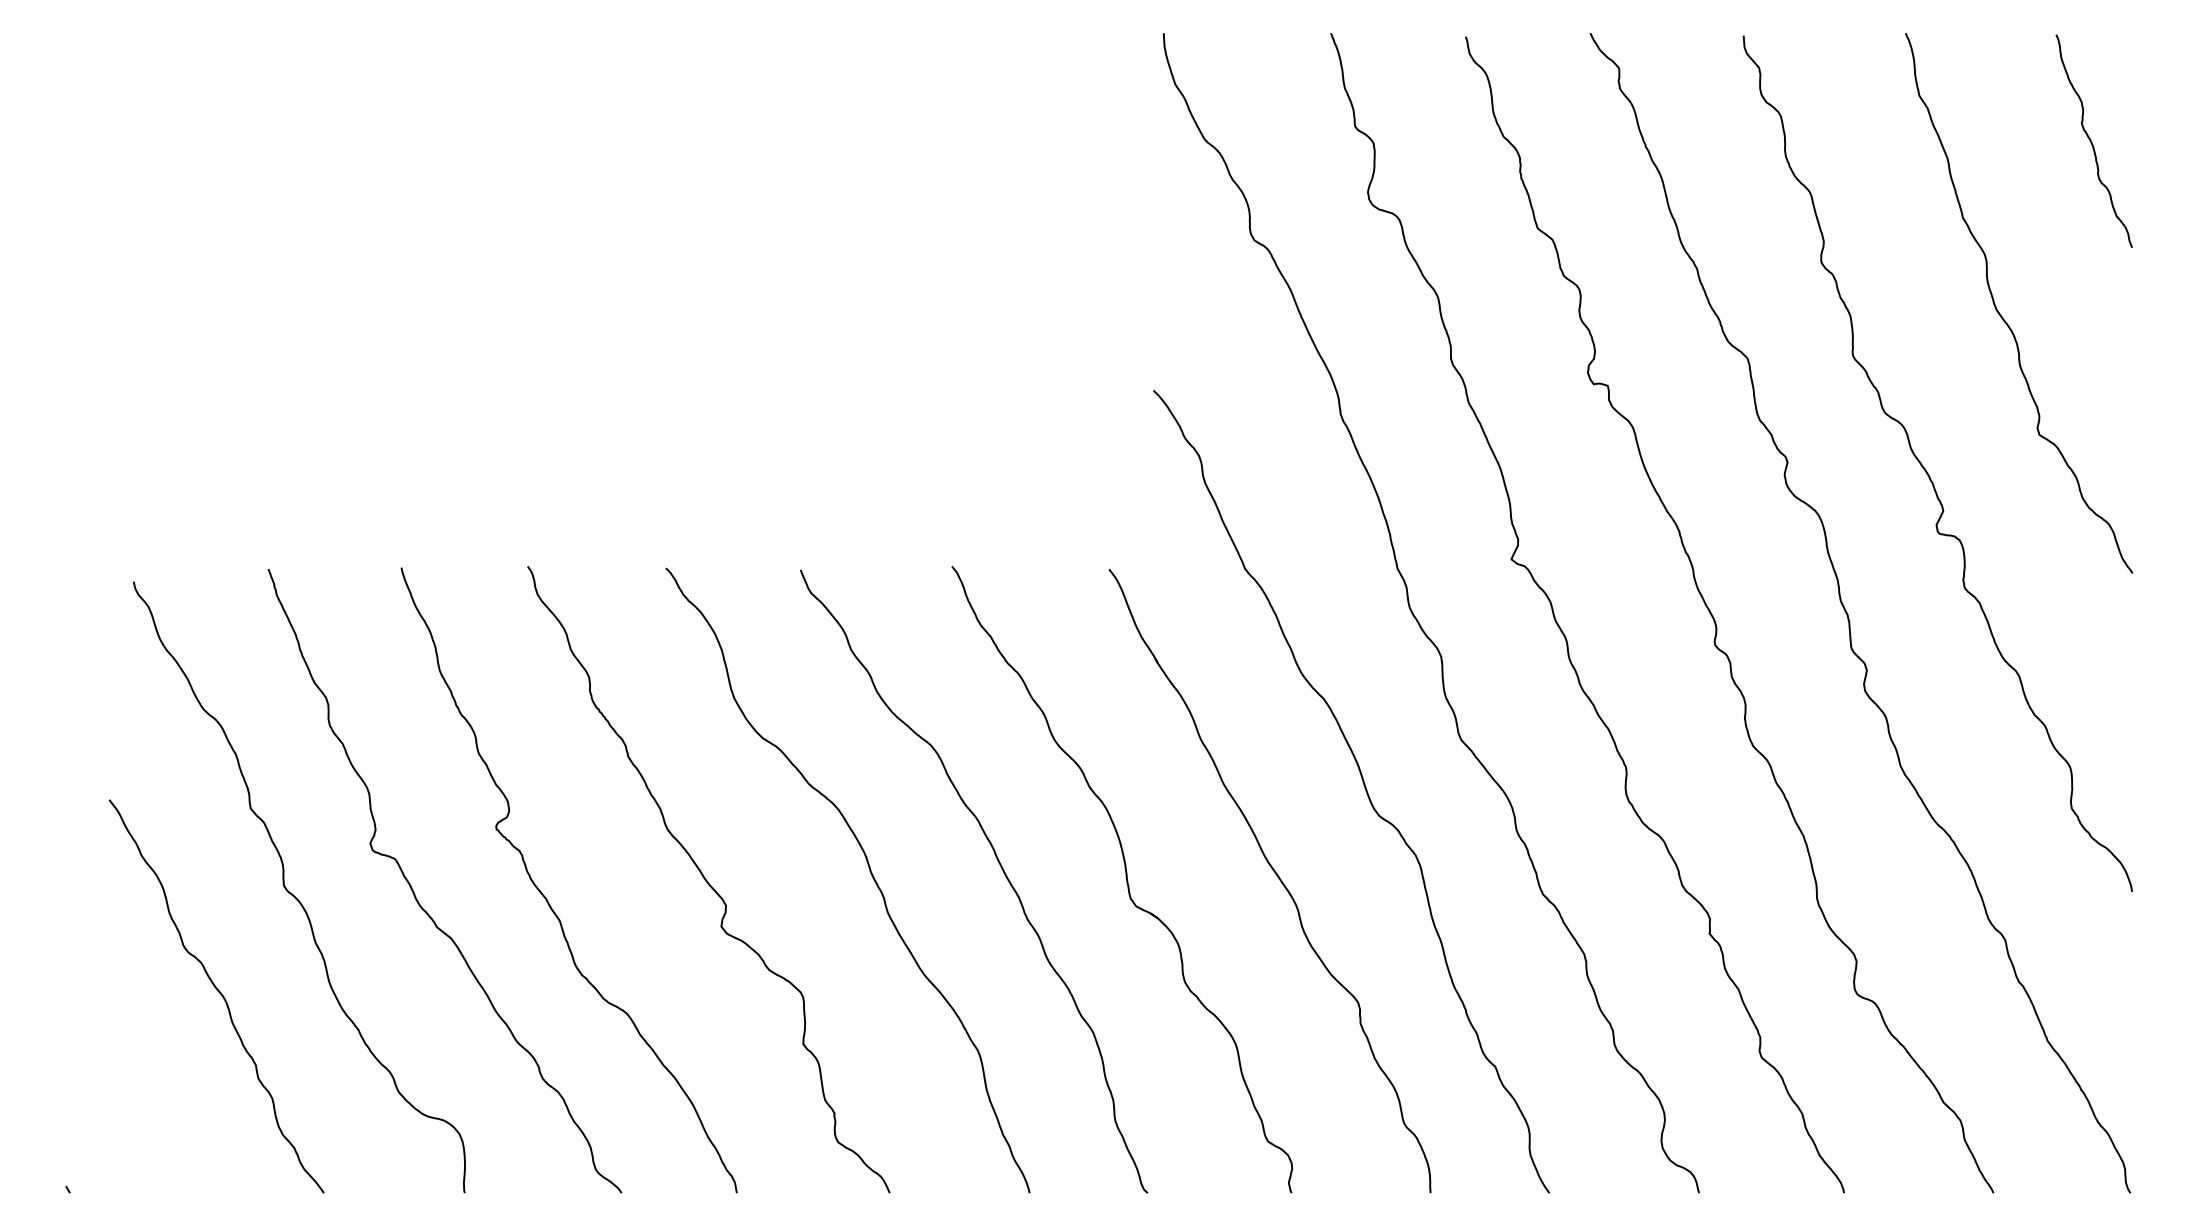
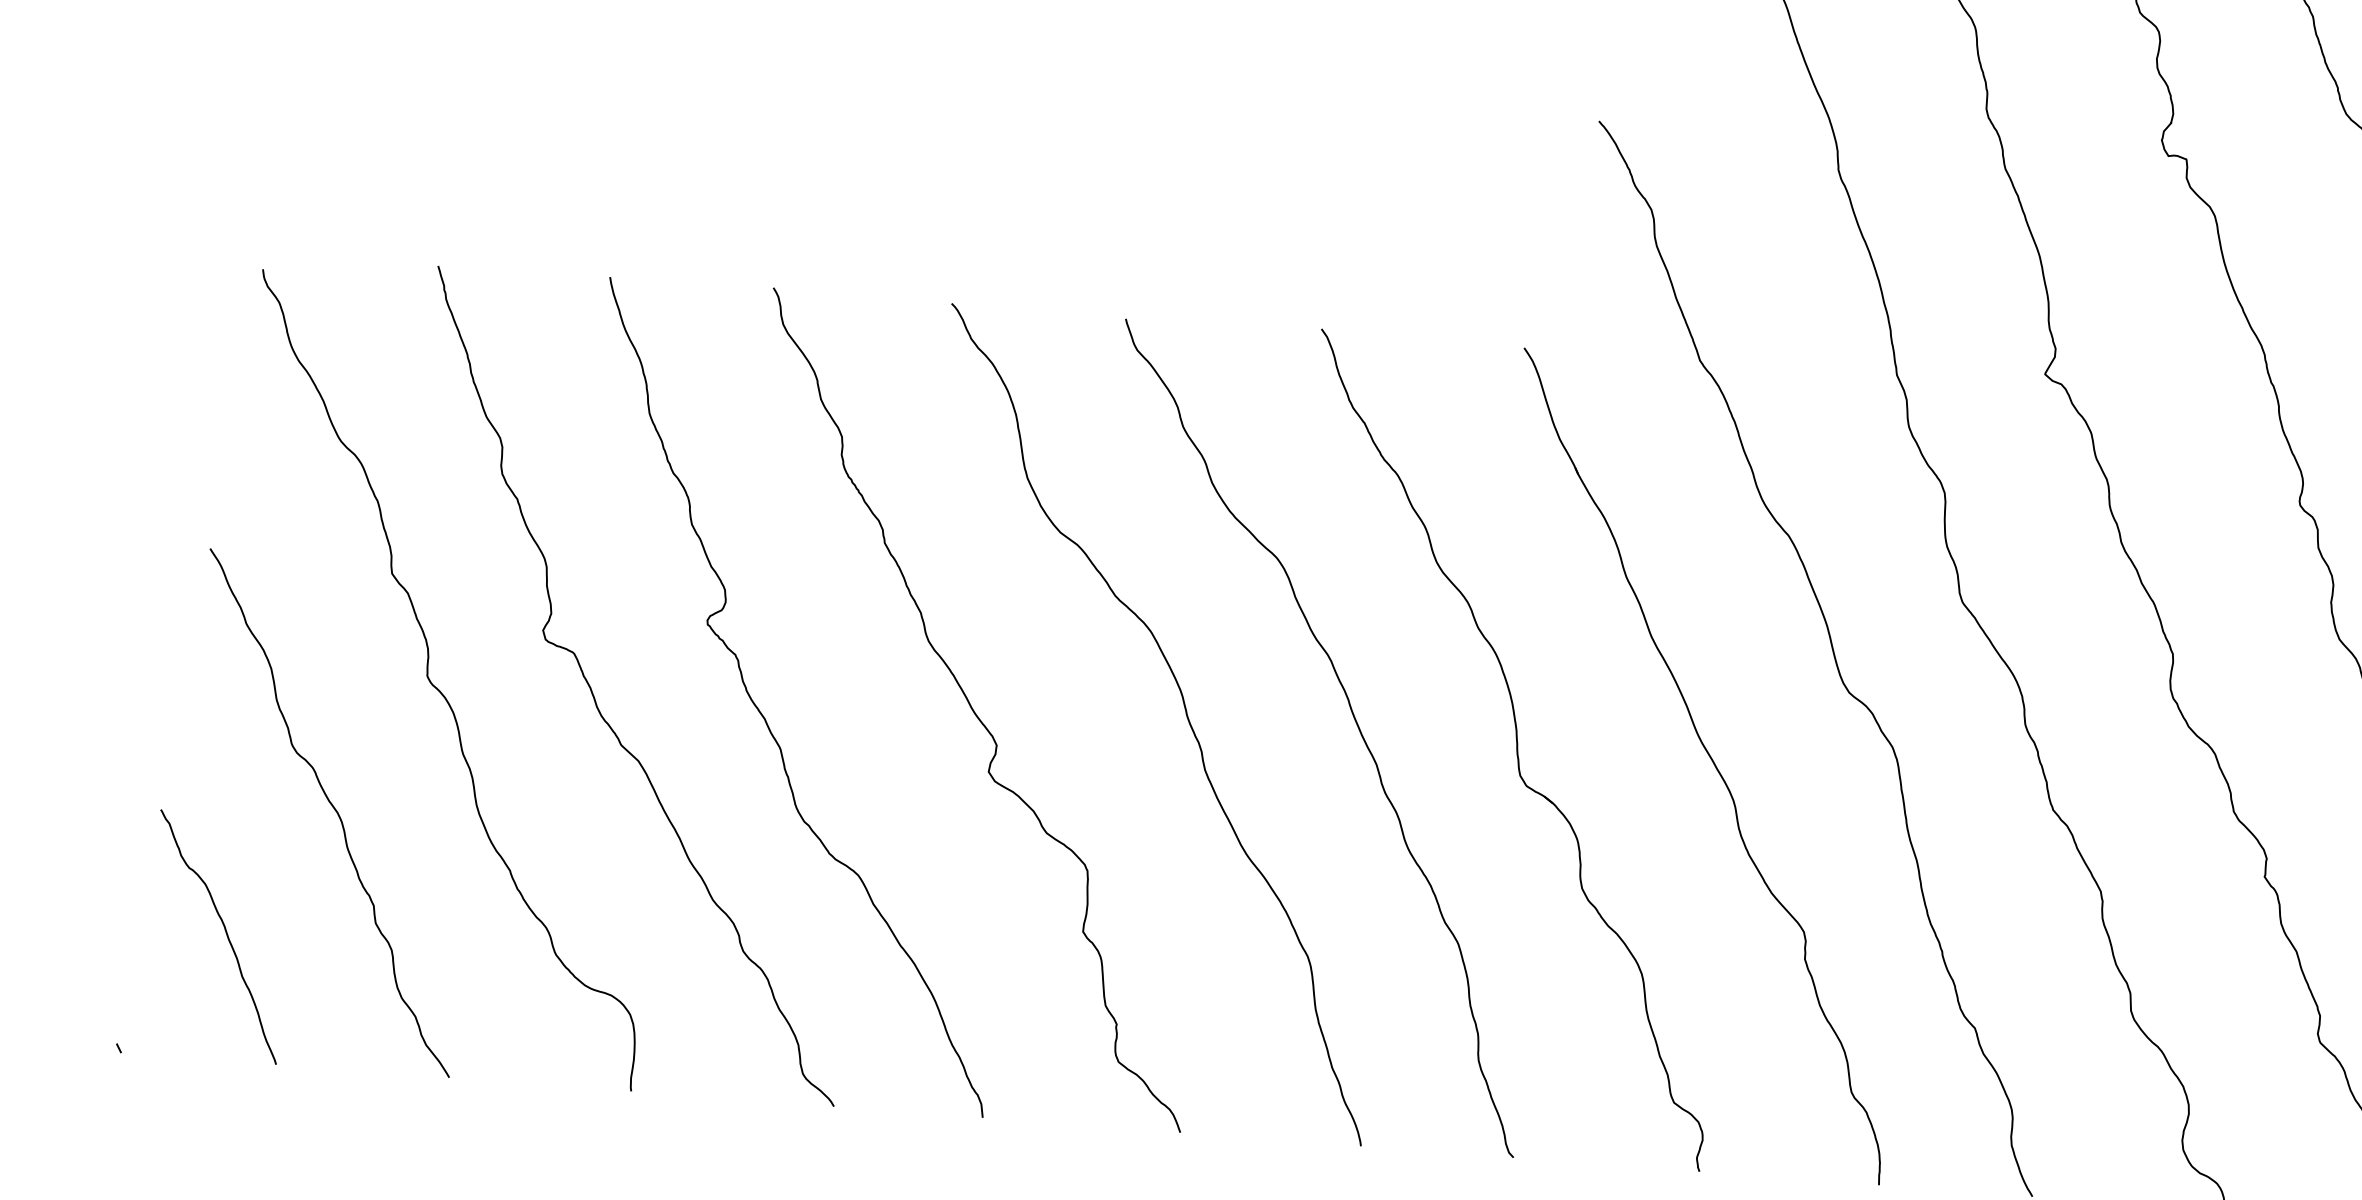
curve: (143, 1095) -> (225, 934), added

